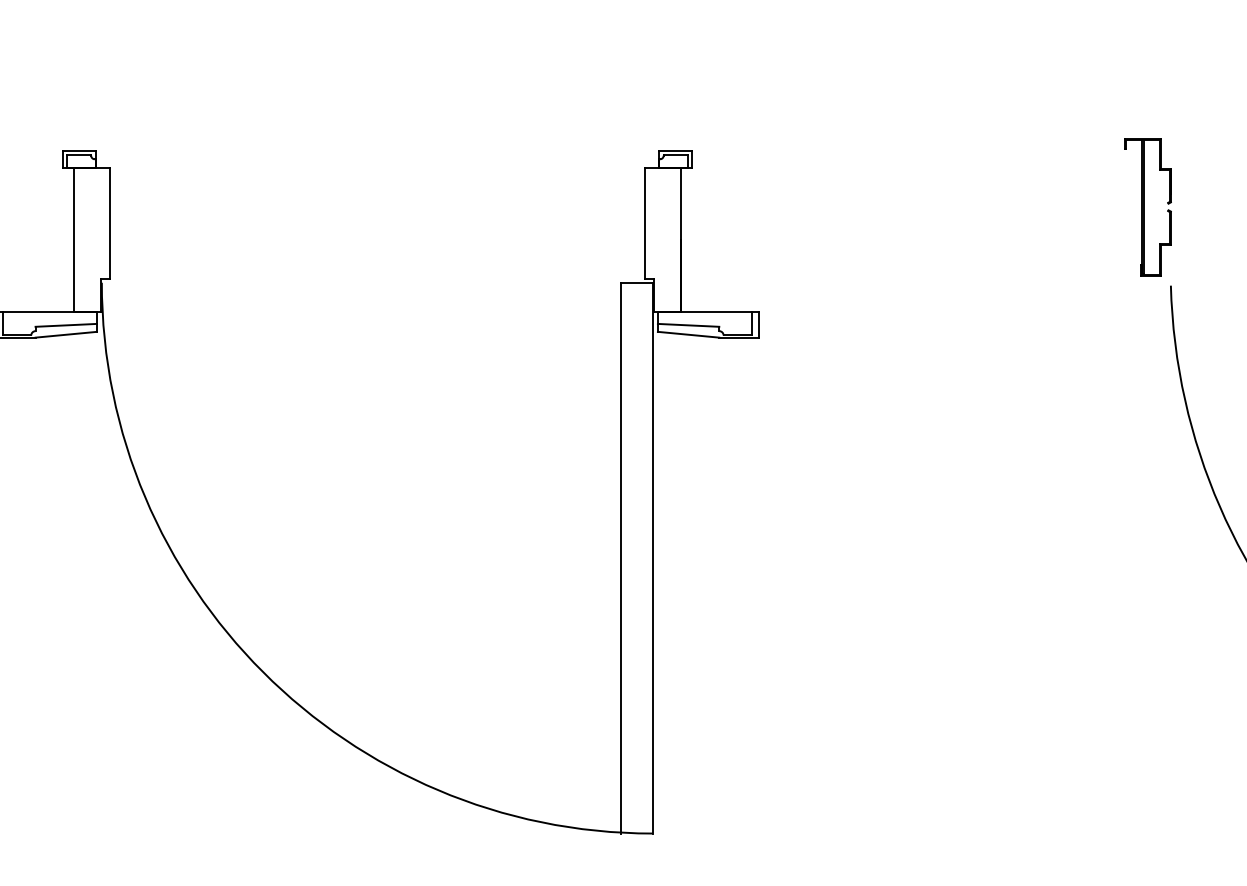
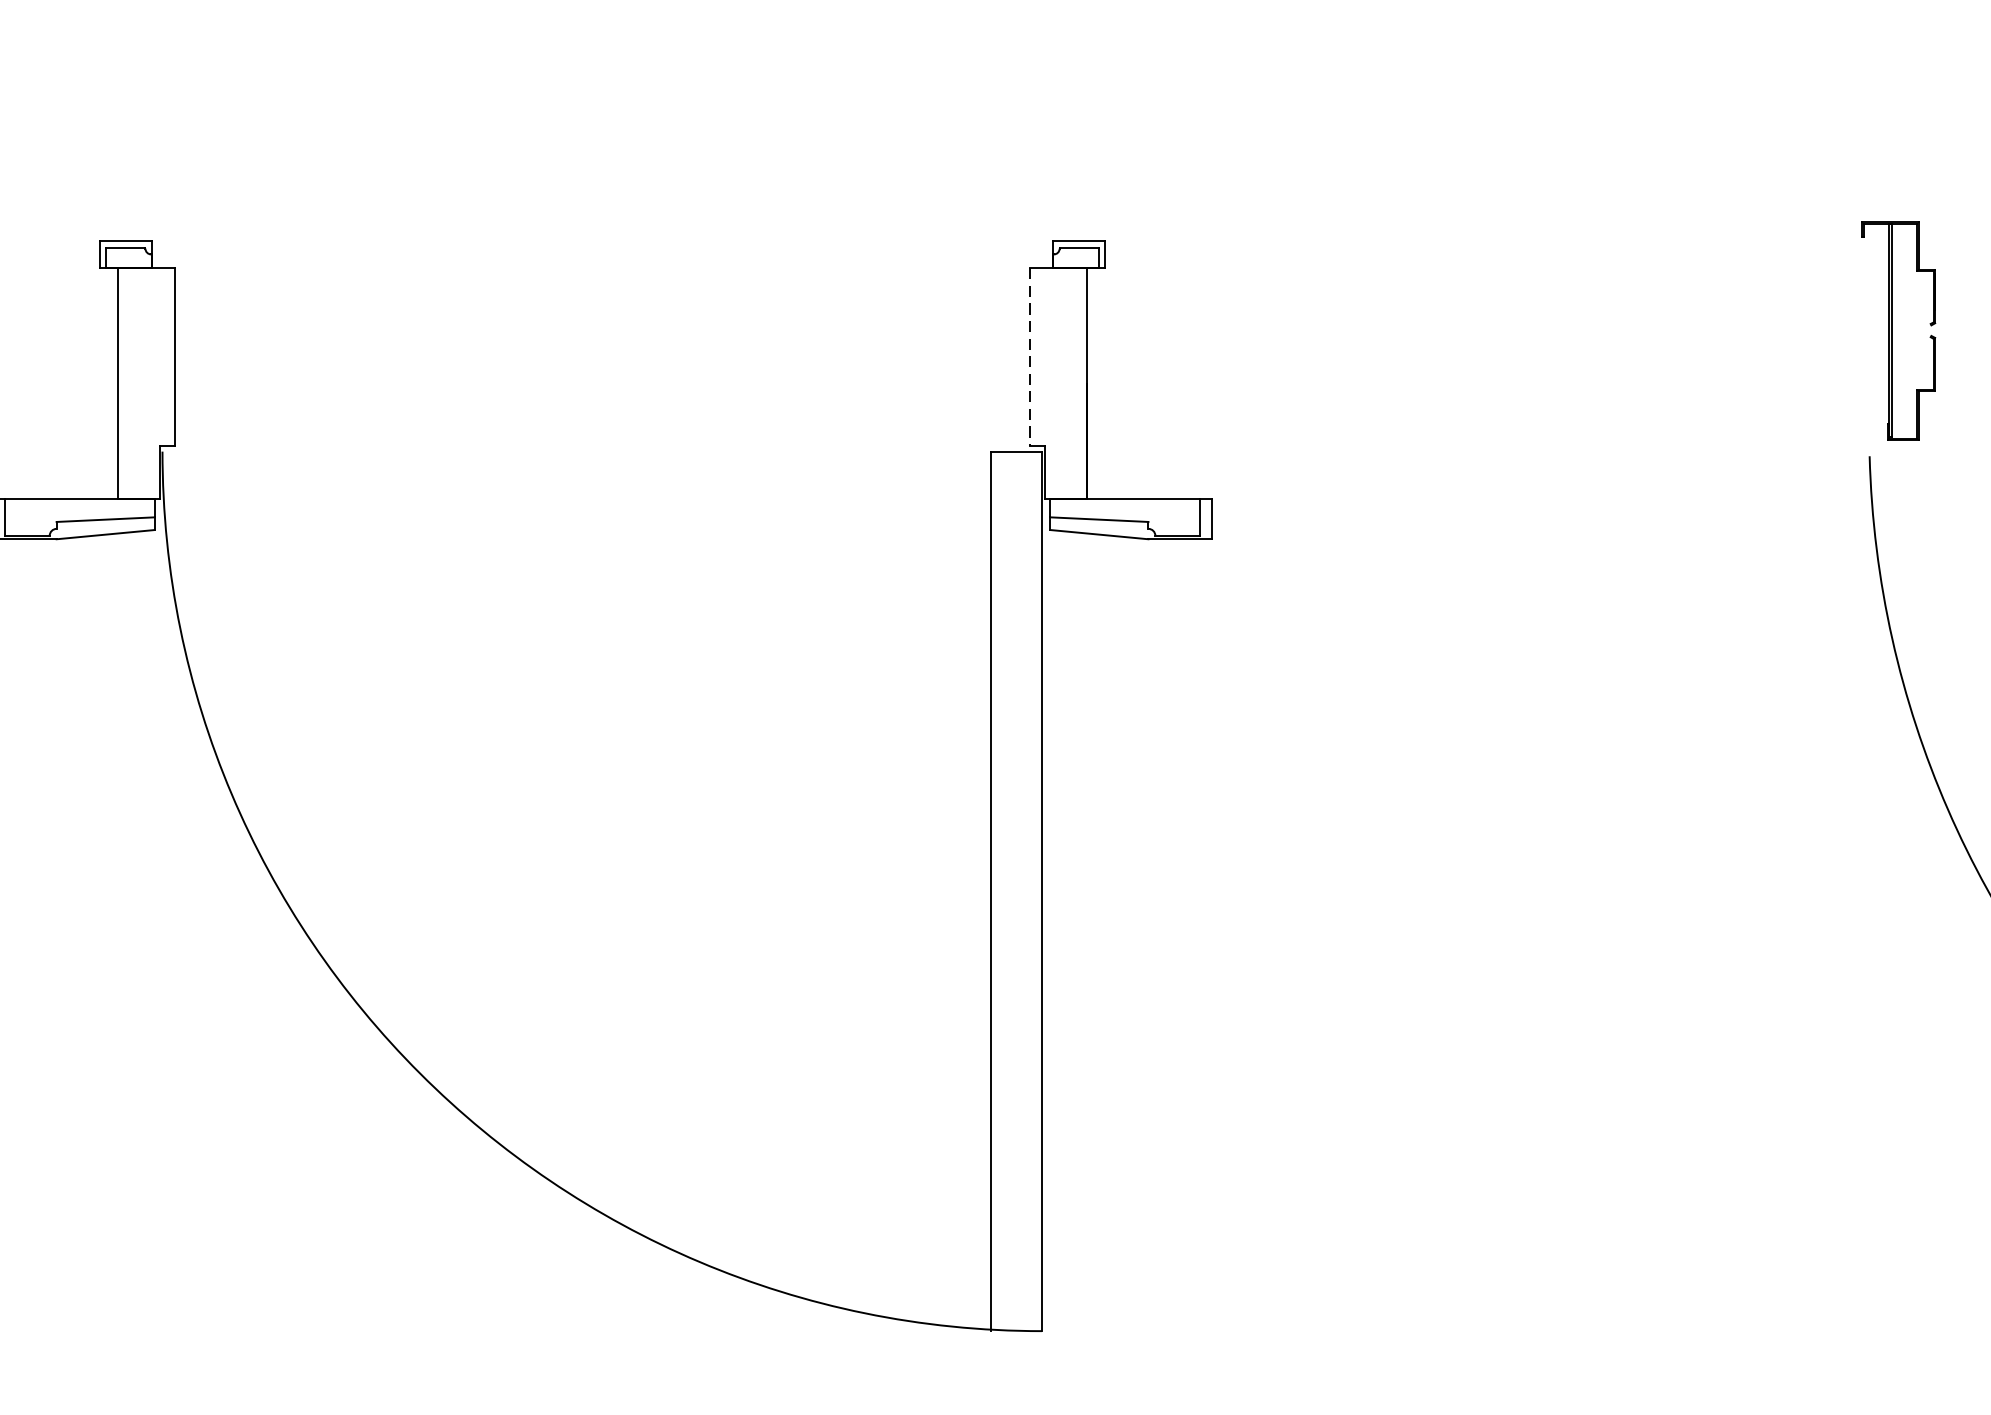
part: (1147, 207) -> (1897, 331), moved
line: (644, 223) -> (1029, 356), solid -> dashed

